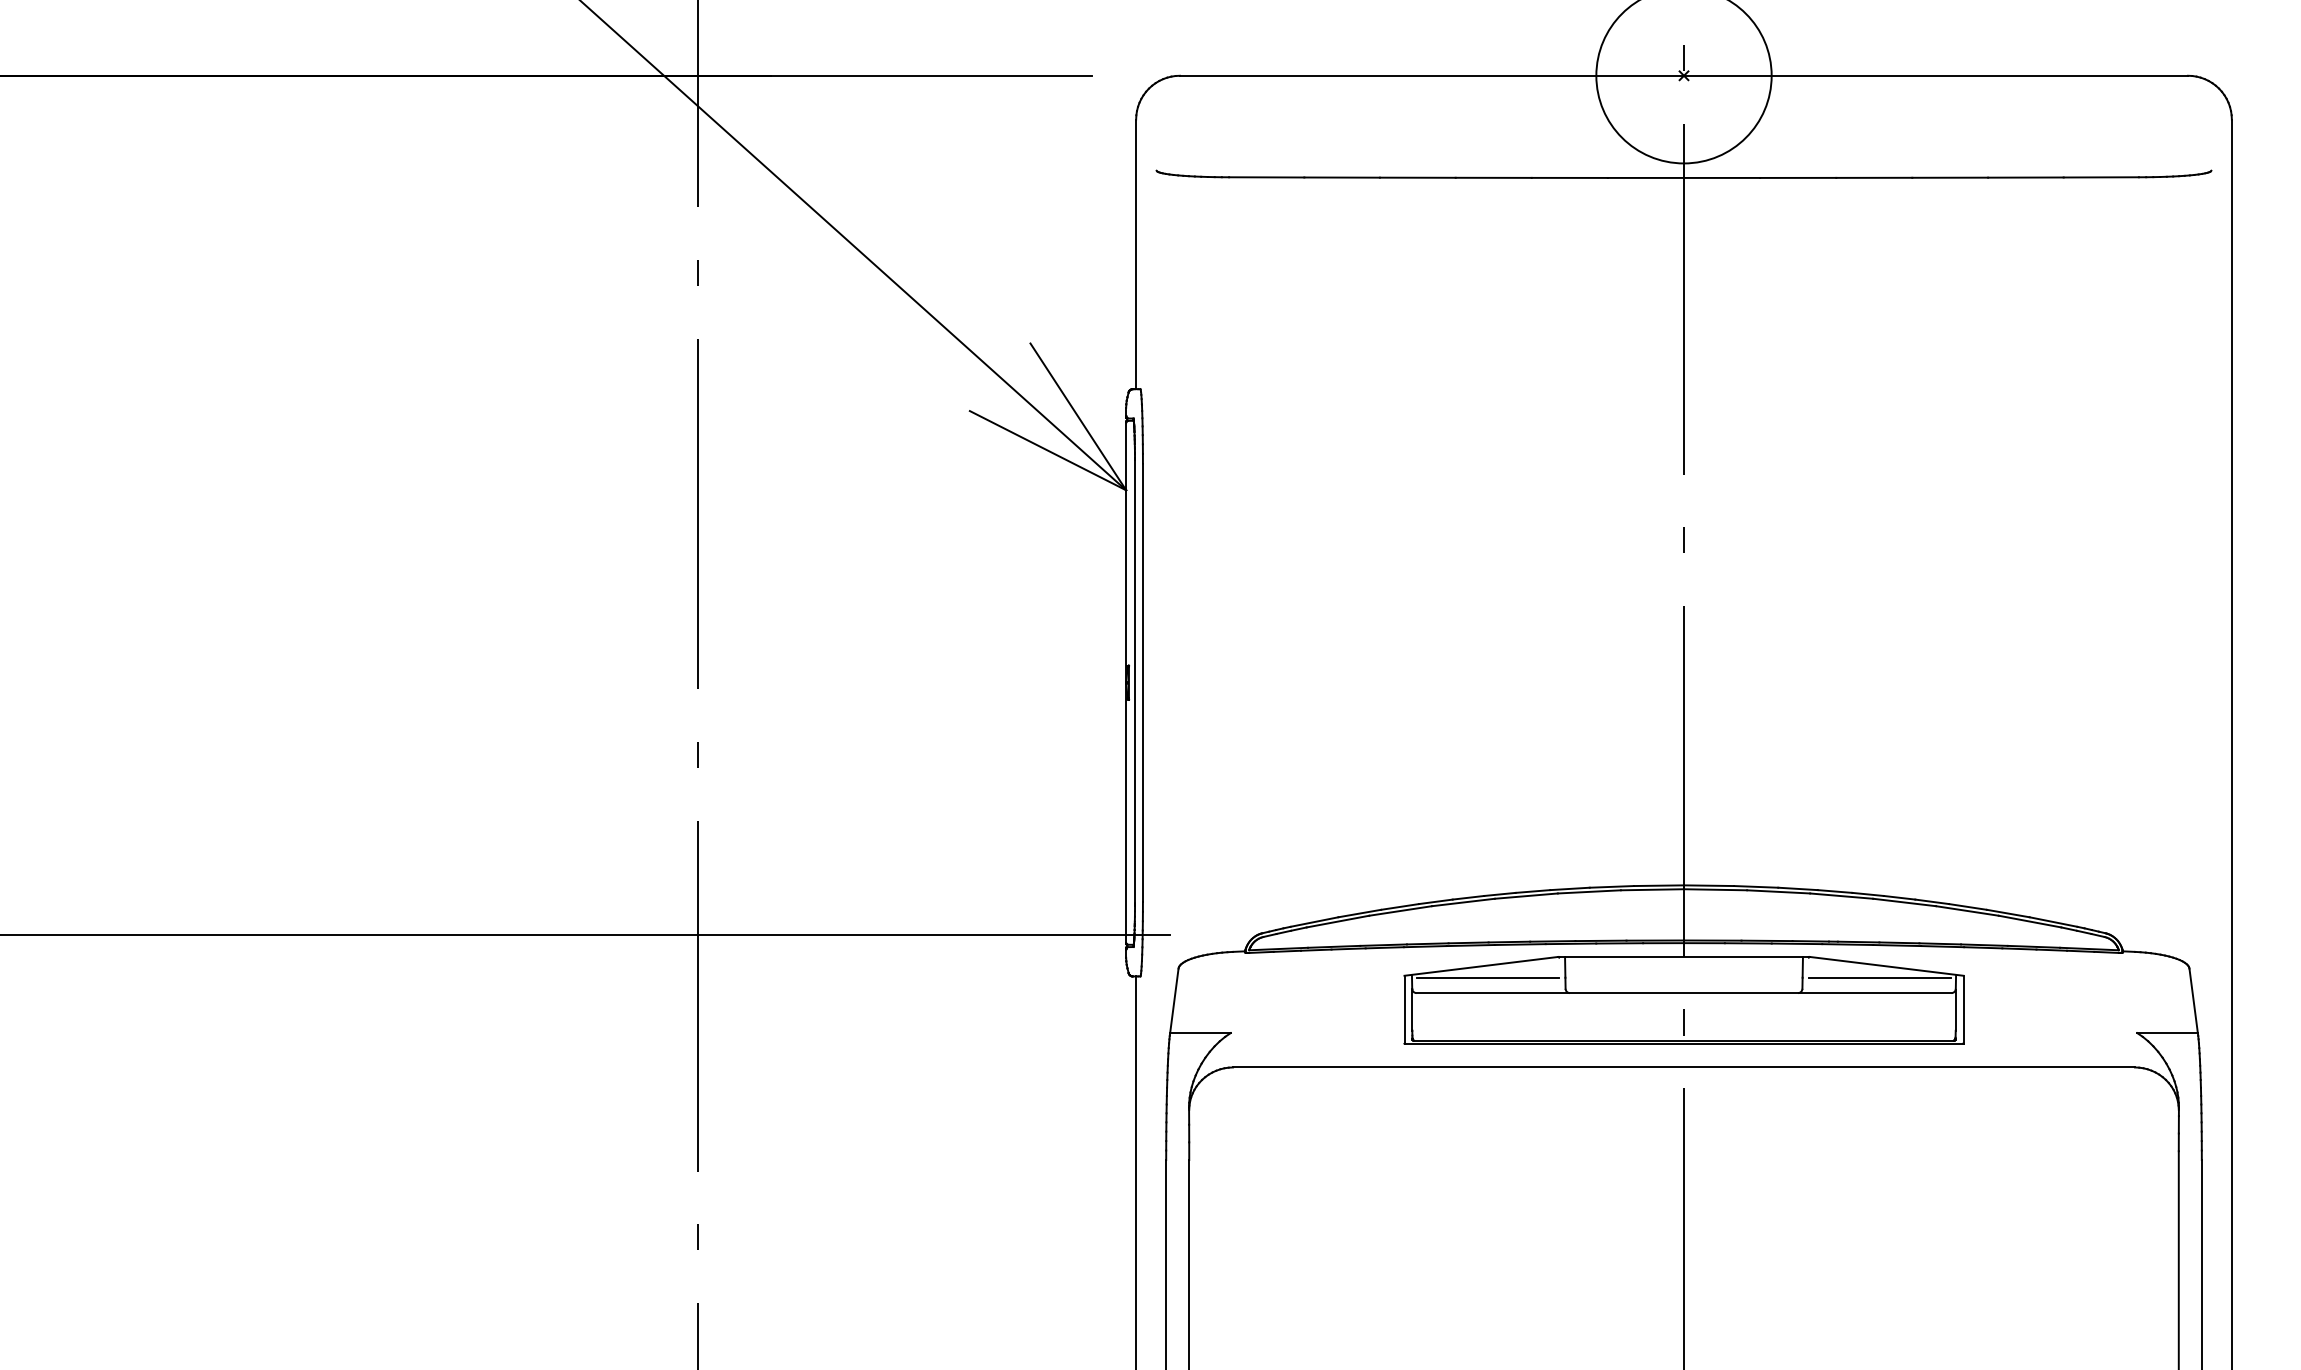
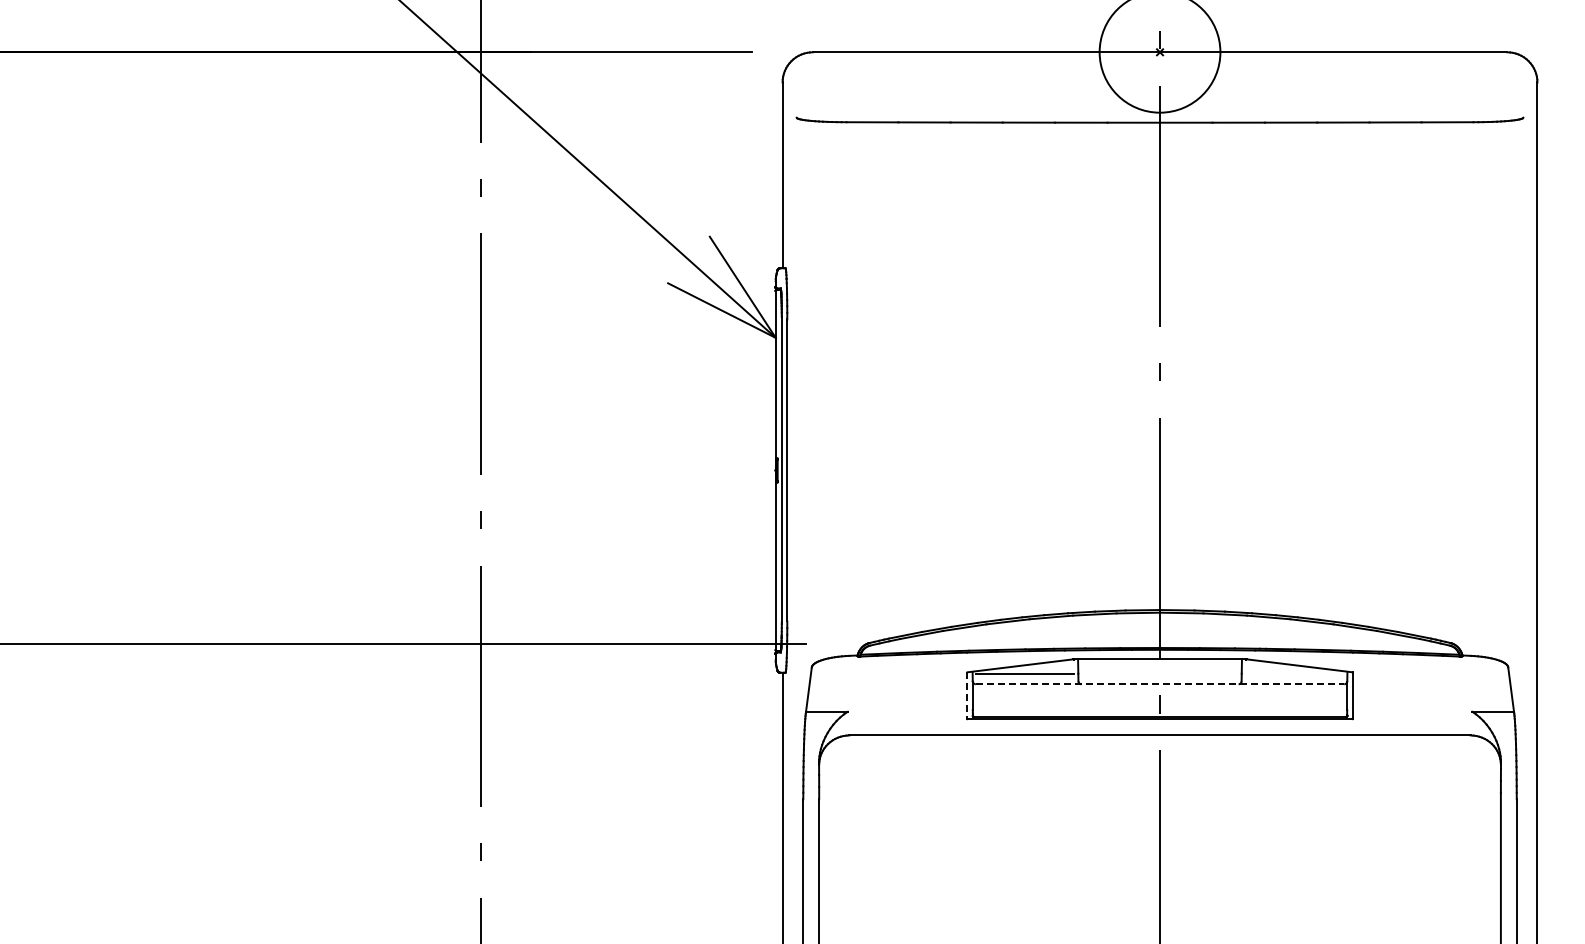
line: (1880, 977) -> (1295, 673), removed
line: (1684, 993) -> (1160, 684), solid -> dashed
line: (1404, 1010) -> (967, 696), solid -> dashed

